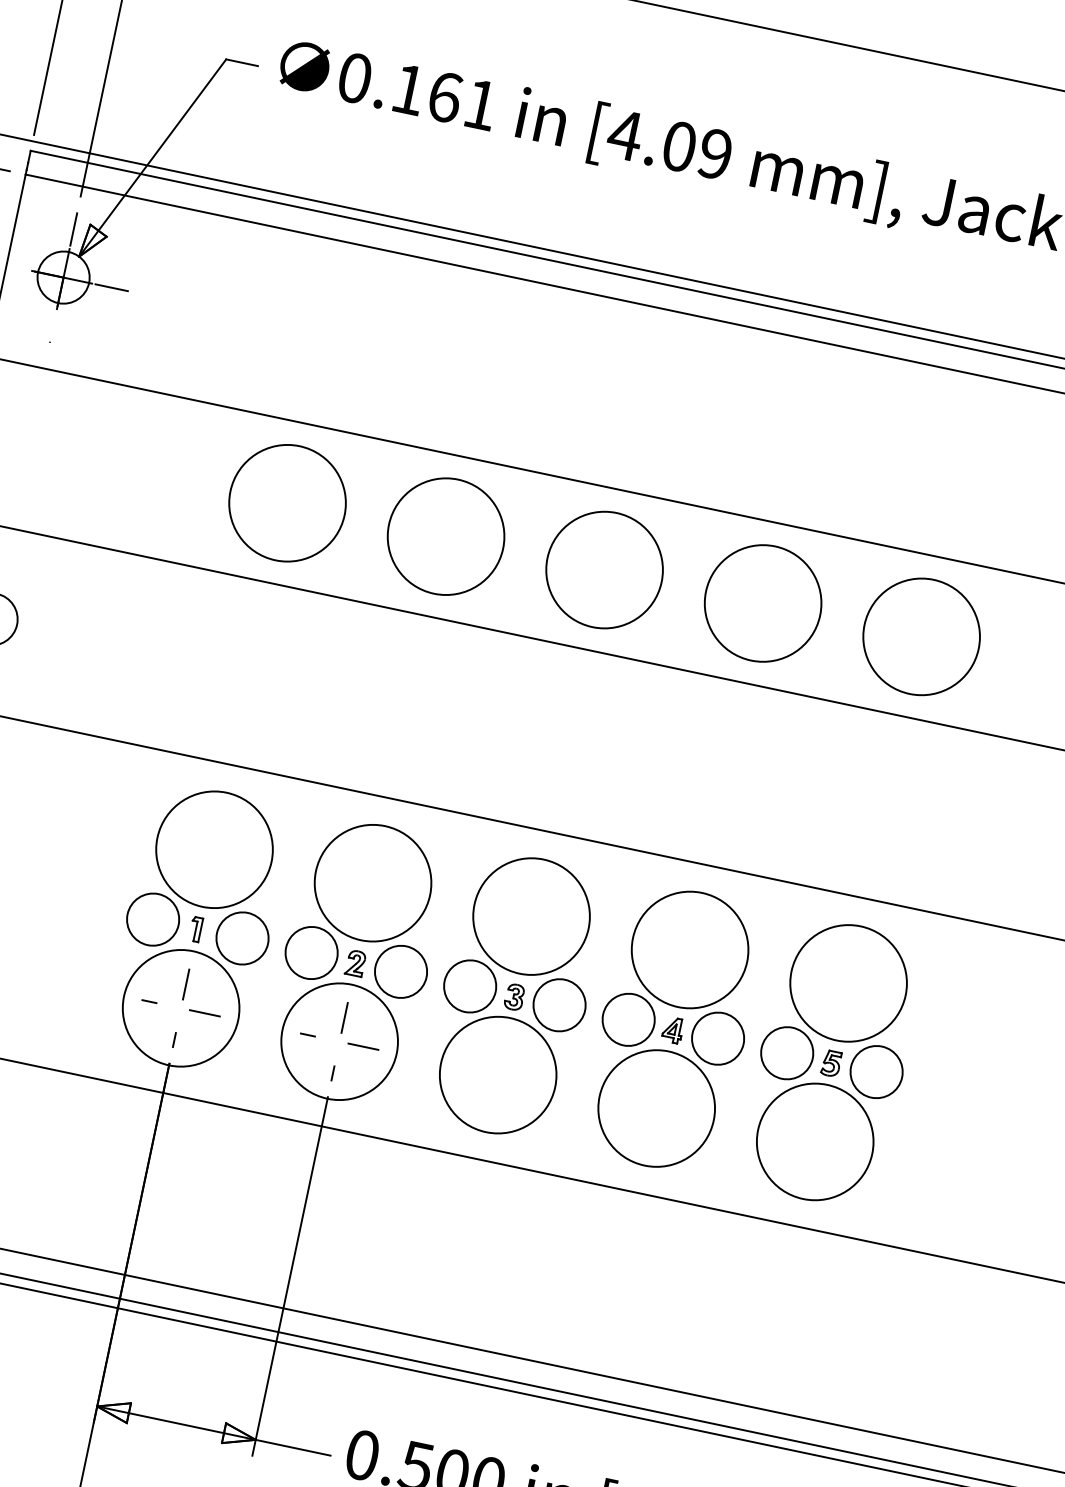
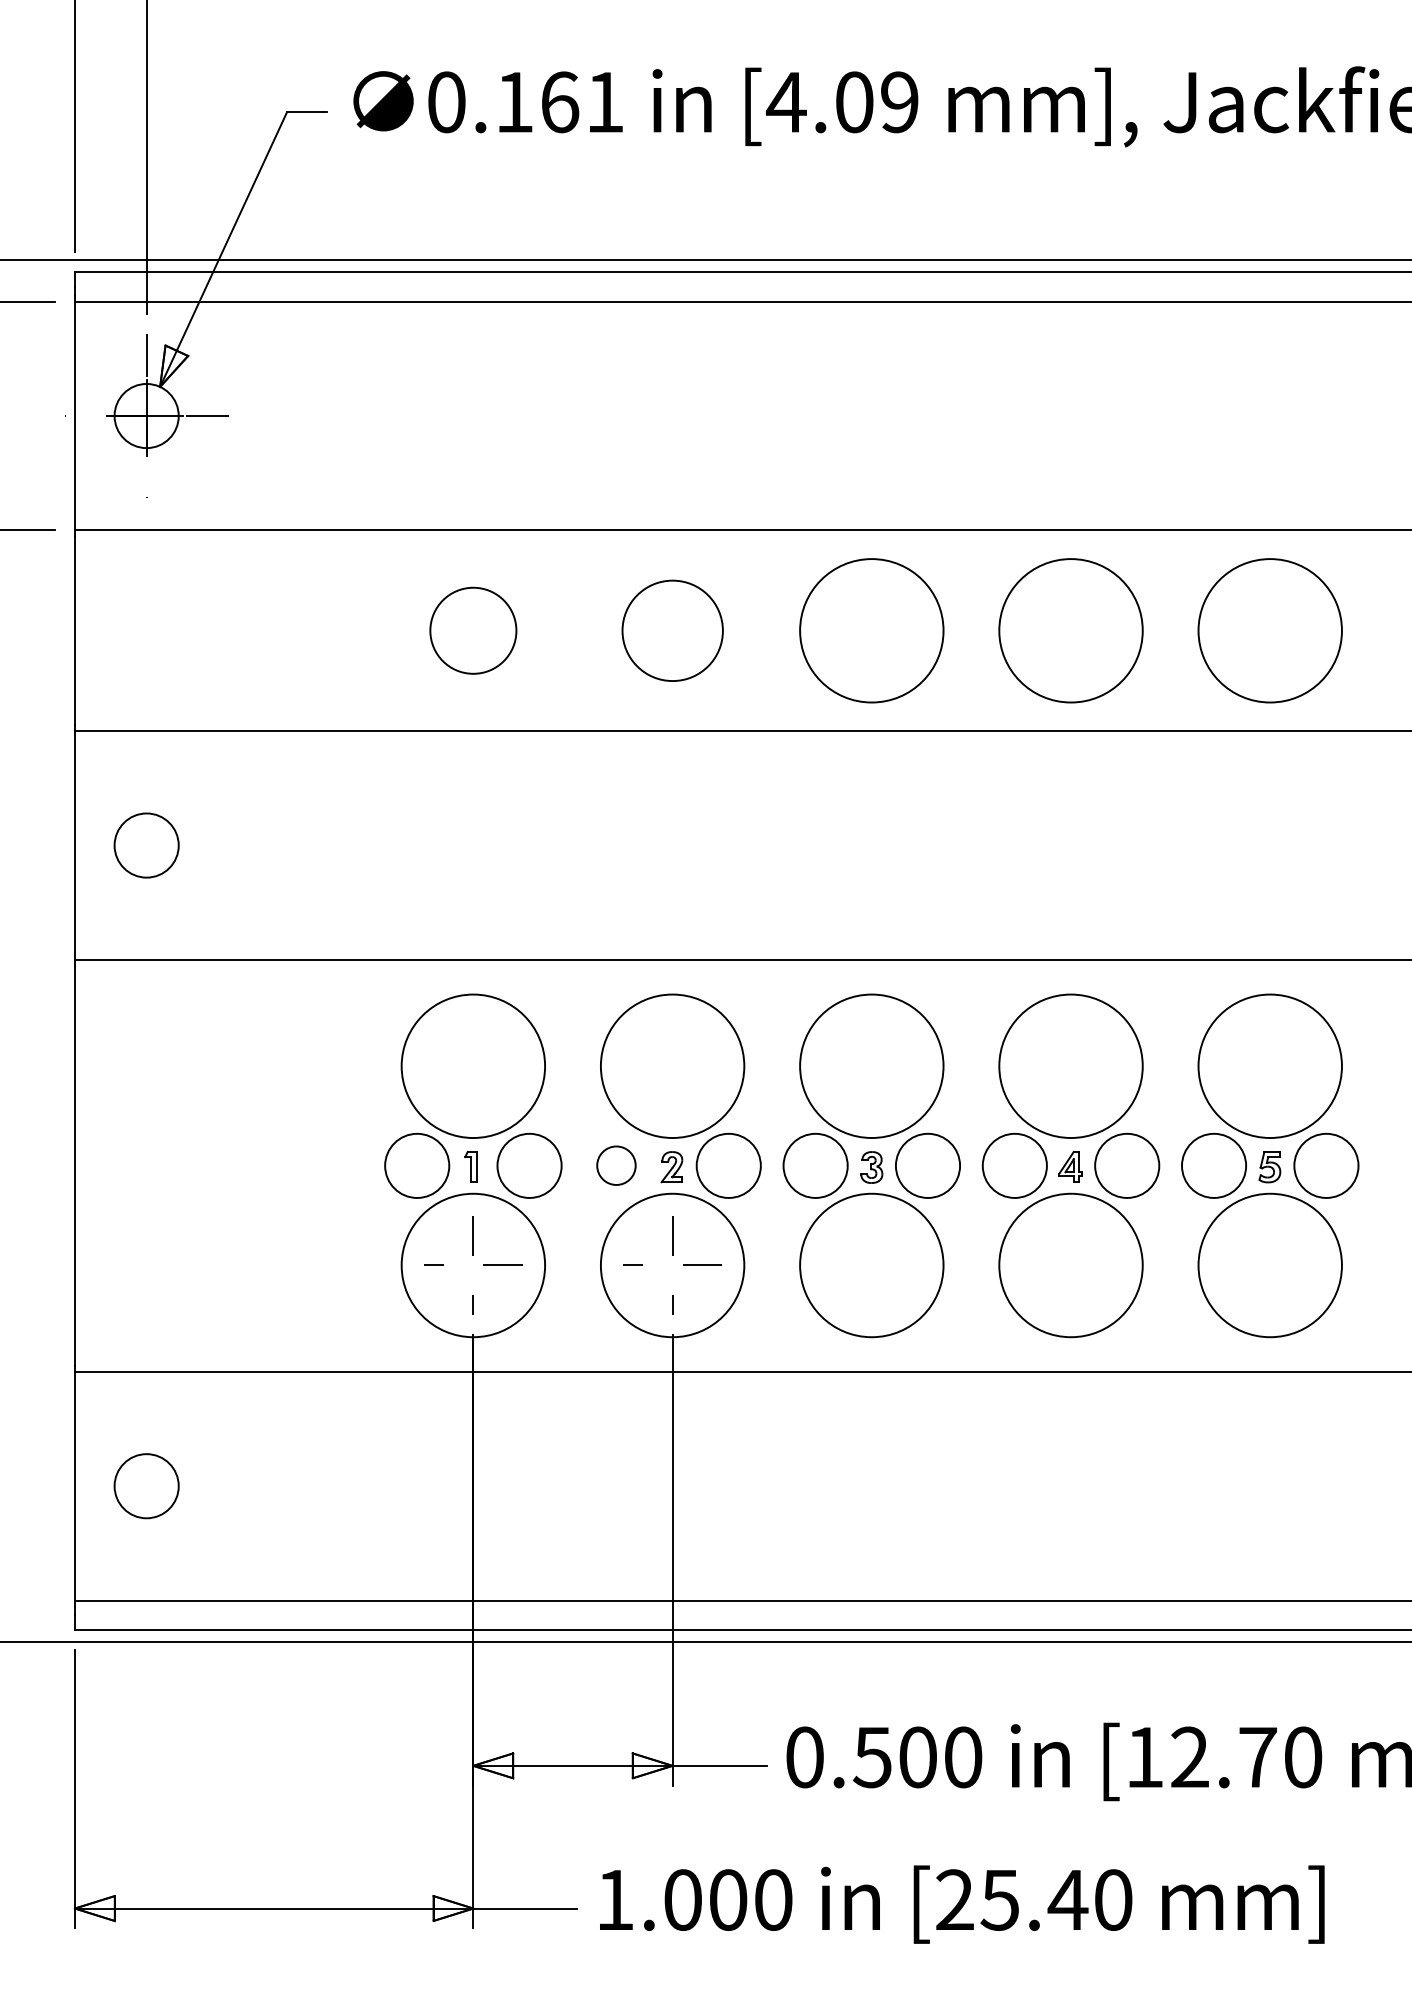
circle: (287, 503) -> (473, 630), size x0.6
circle: (446, 536) -> (672, 630), size x0.7
circle: (311, 952) -> (616, 1165), size x0.6

